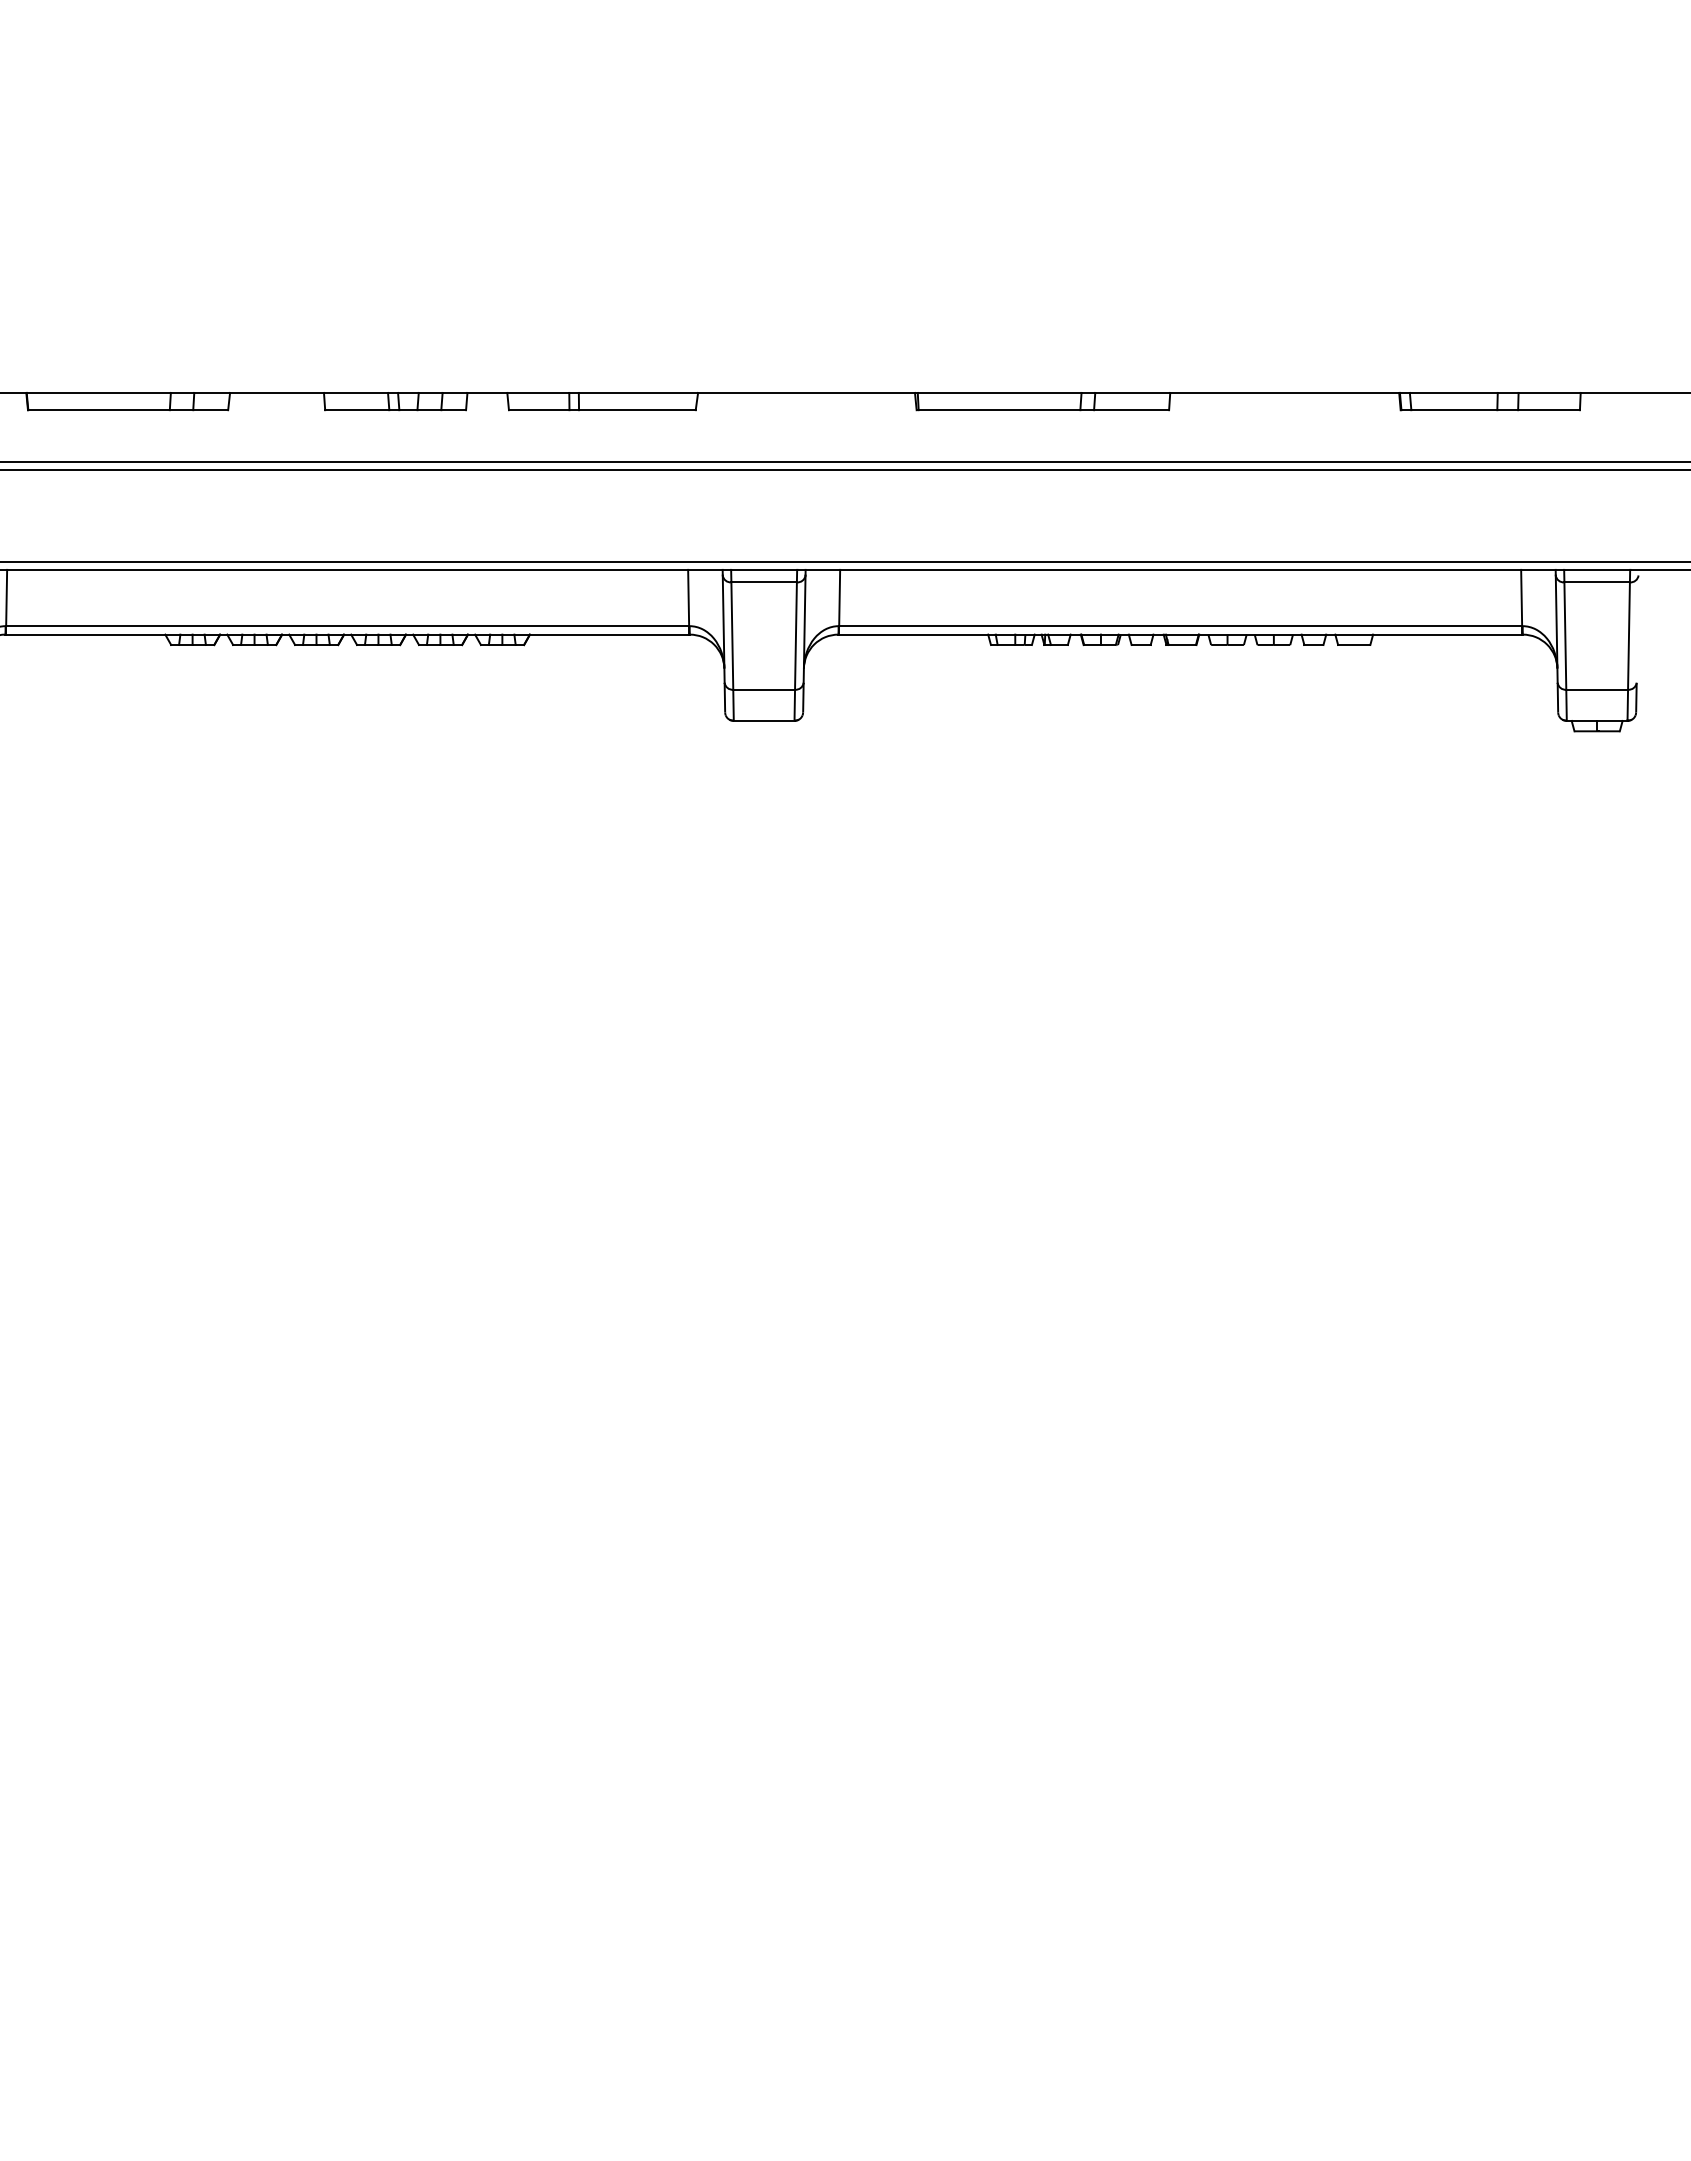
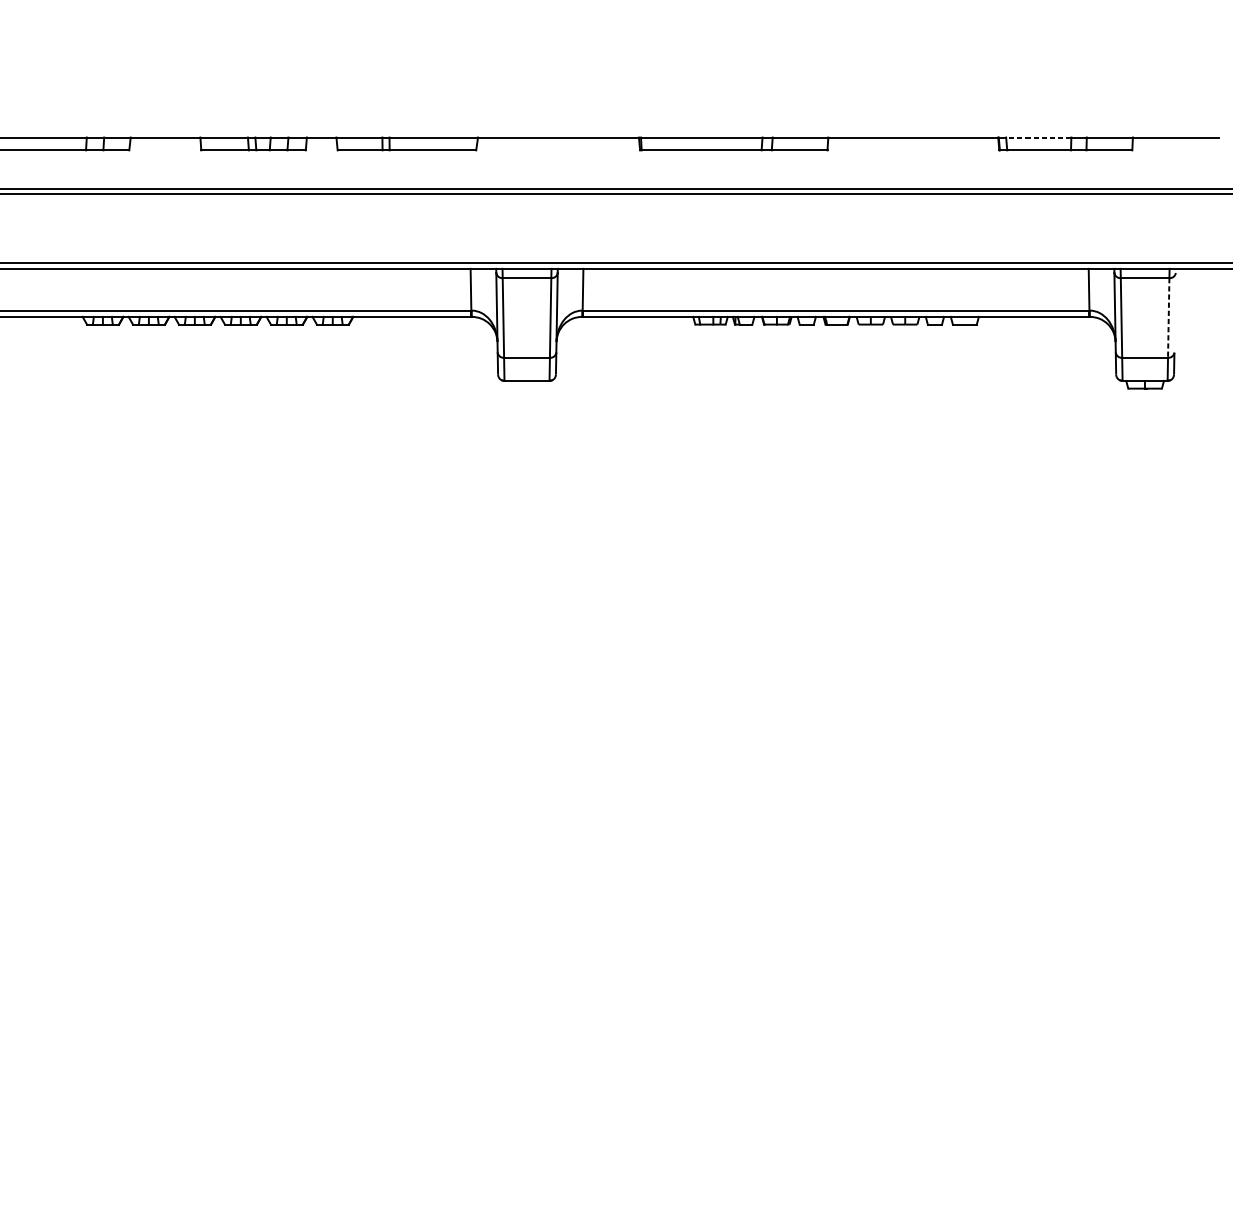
line: (1453, 392) -> (1038, 137), solid -> dashed
line: (1628, 636) -> (1168, 318), solid -> dashed

